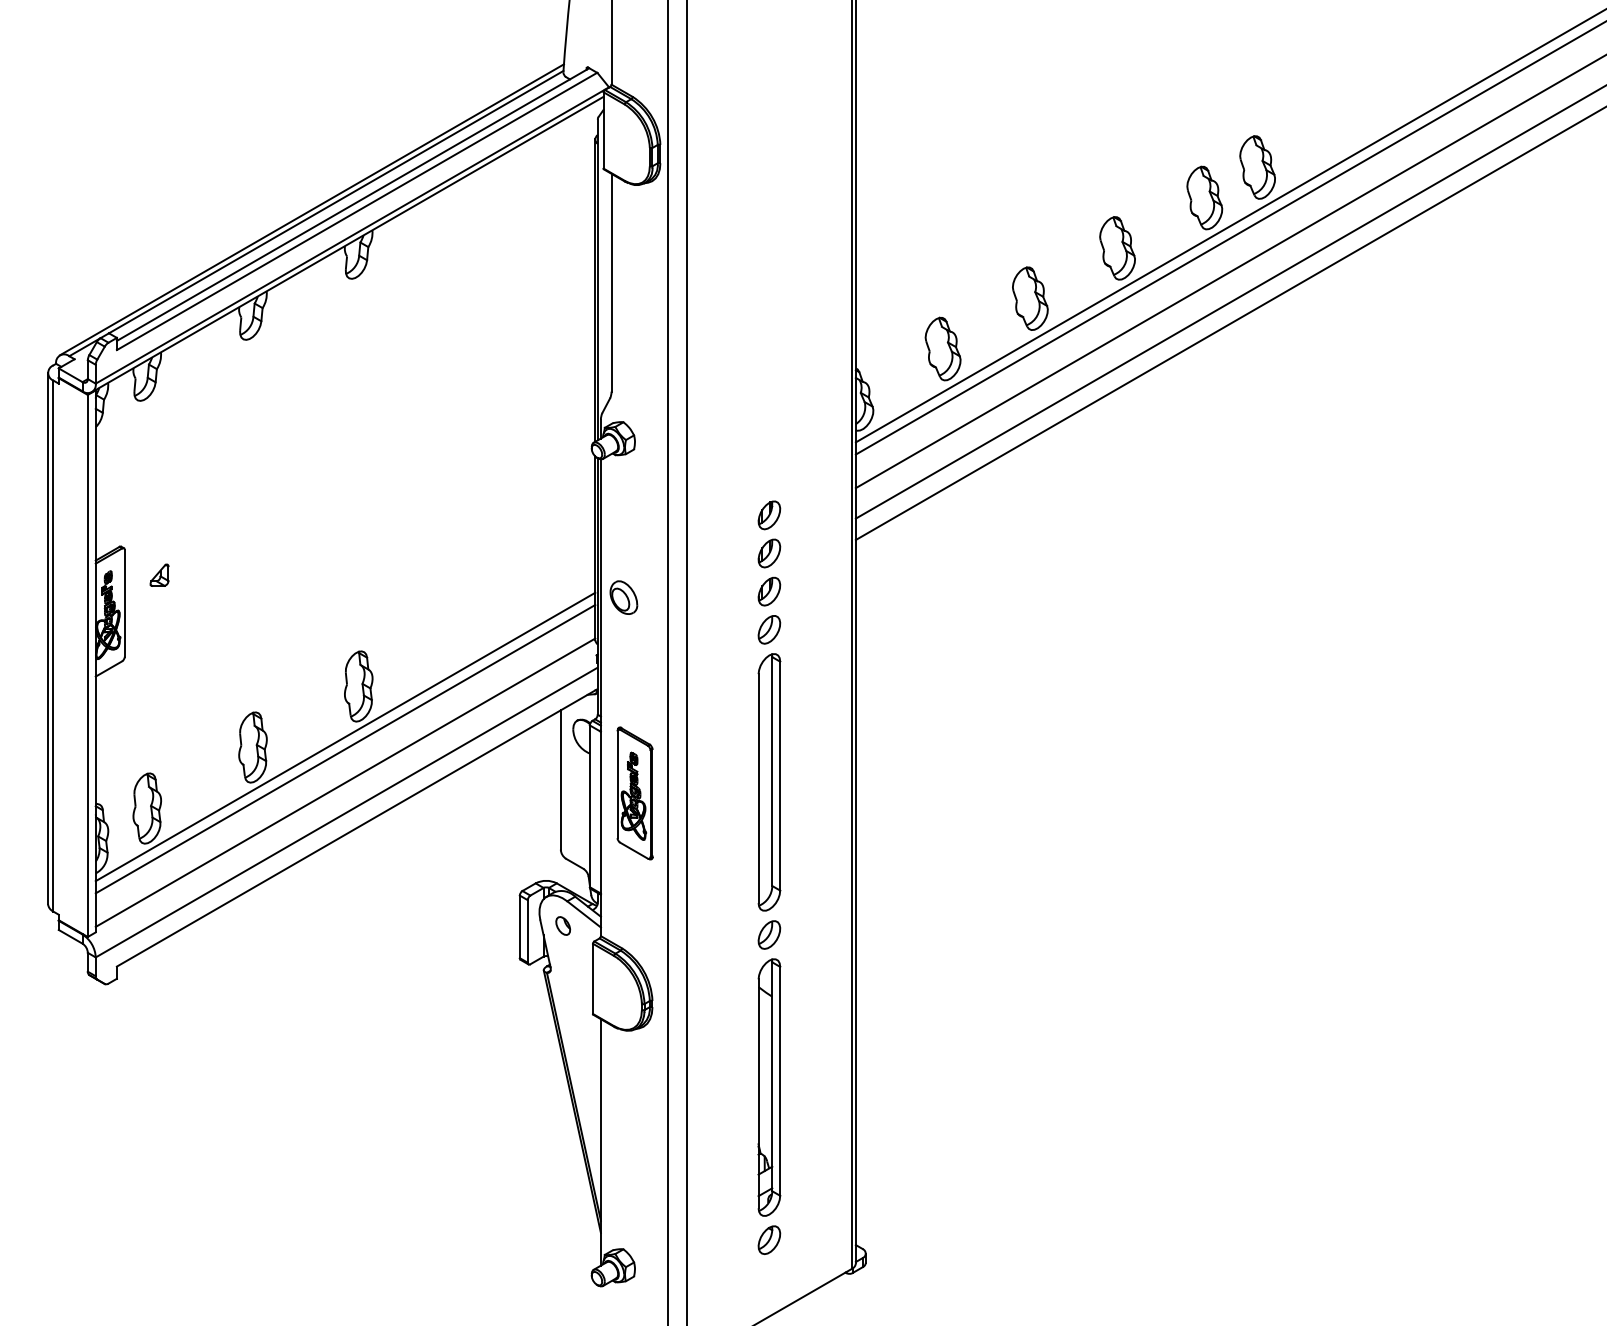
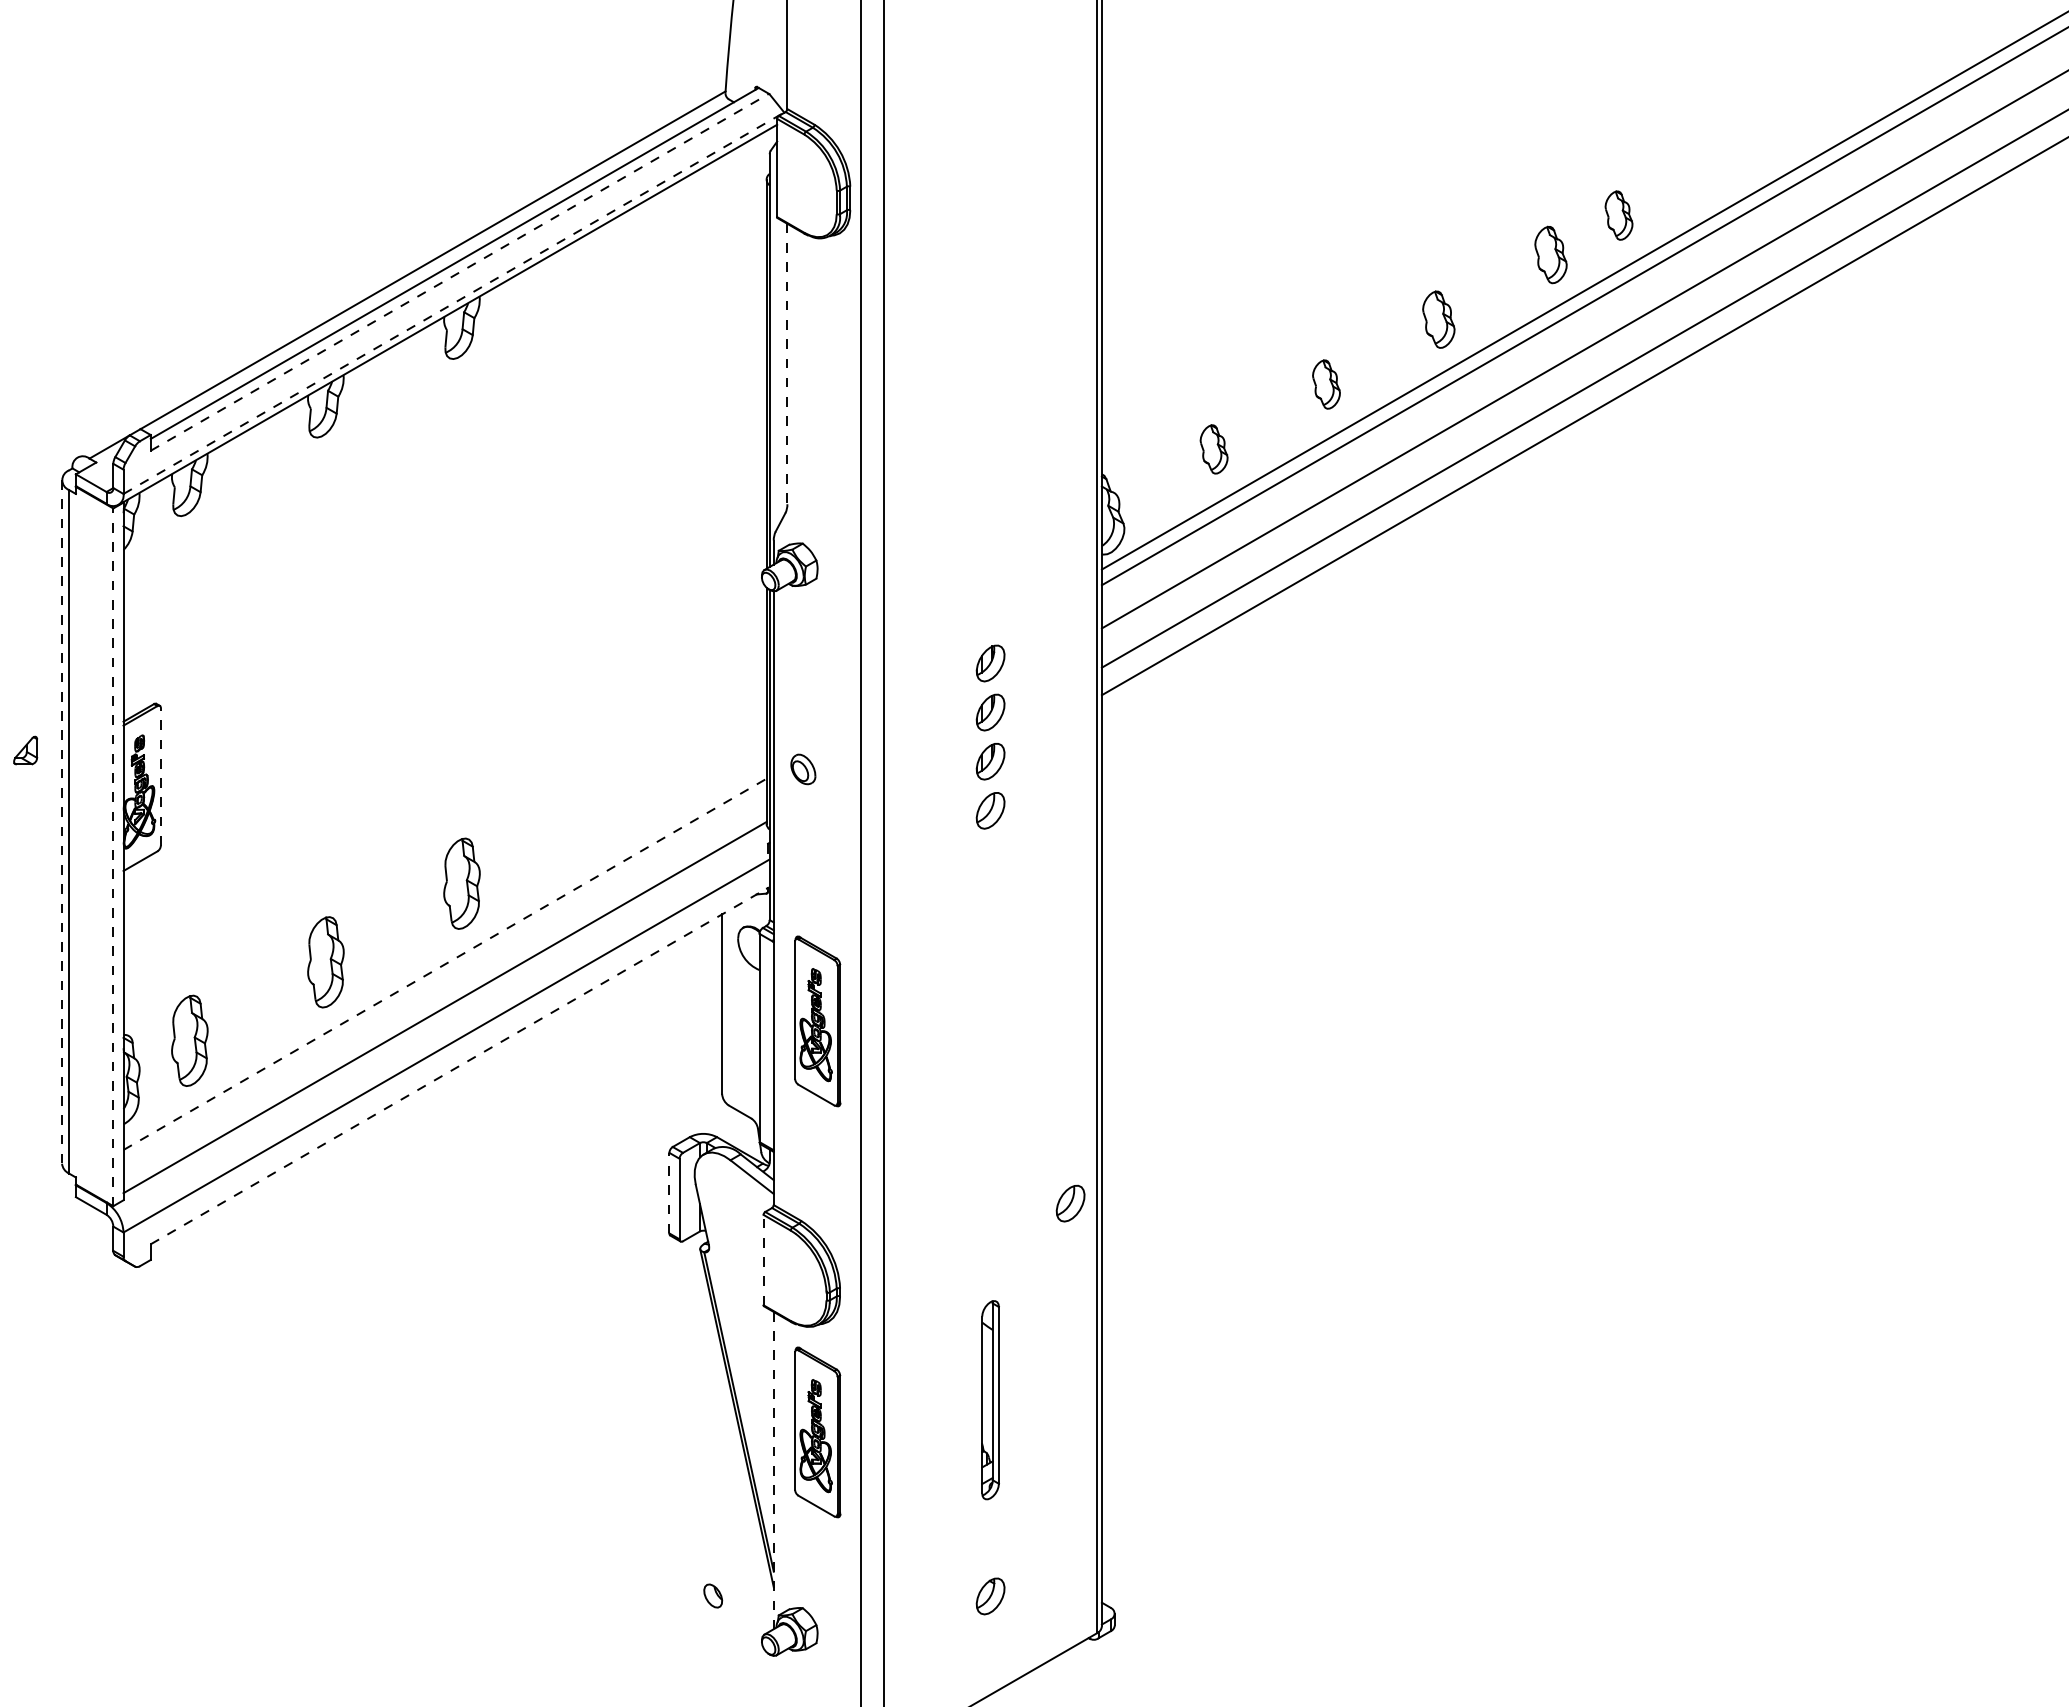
part: (1257, 167) -> (1618, 215), size x0.6
part: (1204, 197) -> (1550, 254), size x0.7
line: (311, 209) -> (401, 269), removed
line: (356, 211) -> (459, 272), solid -> dashed
line: (352, 235) -> (454, 303), solid -> dashed
part: (1117, 248) -> (1438, 319), size x0.7
line: (611, 283) -> (787, 364), solid -> dashed
part: (1030, 298) -> (1326, 384), size x0.6
part: (942, 349) -> (1213, 449), size x0.6
part: (159, 575) -> (25, 750), moved
part: (624, 597) -> (803, 769), size x0.7
line: (124, 603) -> (160, 776), solid -> dashed
line: (48, 638) -> (62, 821), solid -> dashed
line: (87, 666) -> (113, 857), solid -> dashed
line: (345, 736) -> (444, 948), removed
line: (345, 749) -> (445, 964), solid -> dashed
part: (769, 782) -> (990, 1007), removed
line: (356, 827) -> (459, 1065), solid -> dashed
part: (563, 925) -> (713, 1595), moved
line: (519, 926) -> (669, 1192), solid -> dashed
part: (769, 934) -> (1070, 1203), moved
line: (592, 978) -> (763, 1259), solid -> dashed
part: (769, 1087) -> (990, 1400), size x0.6
part: (634, 1112) -> (817, 1432), added
line: (600, 1142) -> (773, 1470), solid -> dashed

